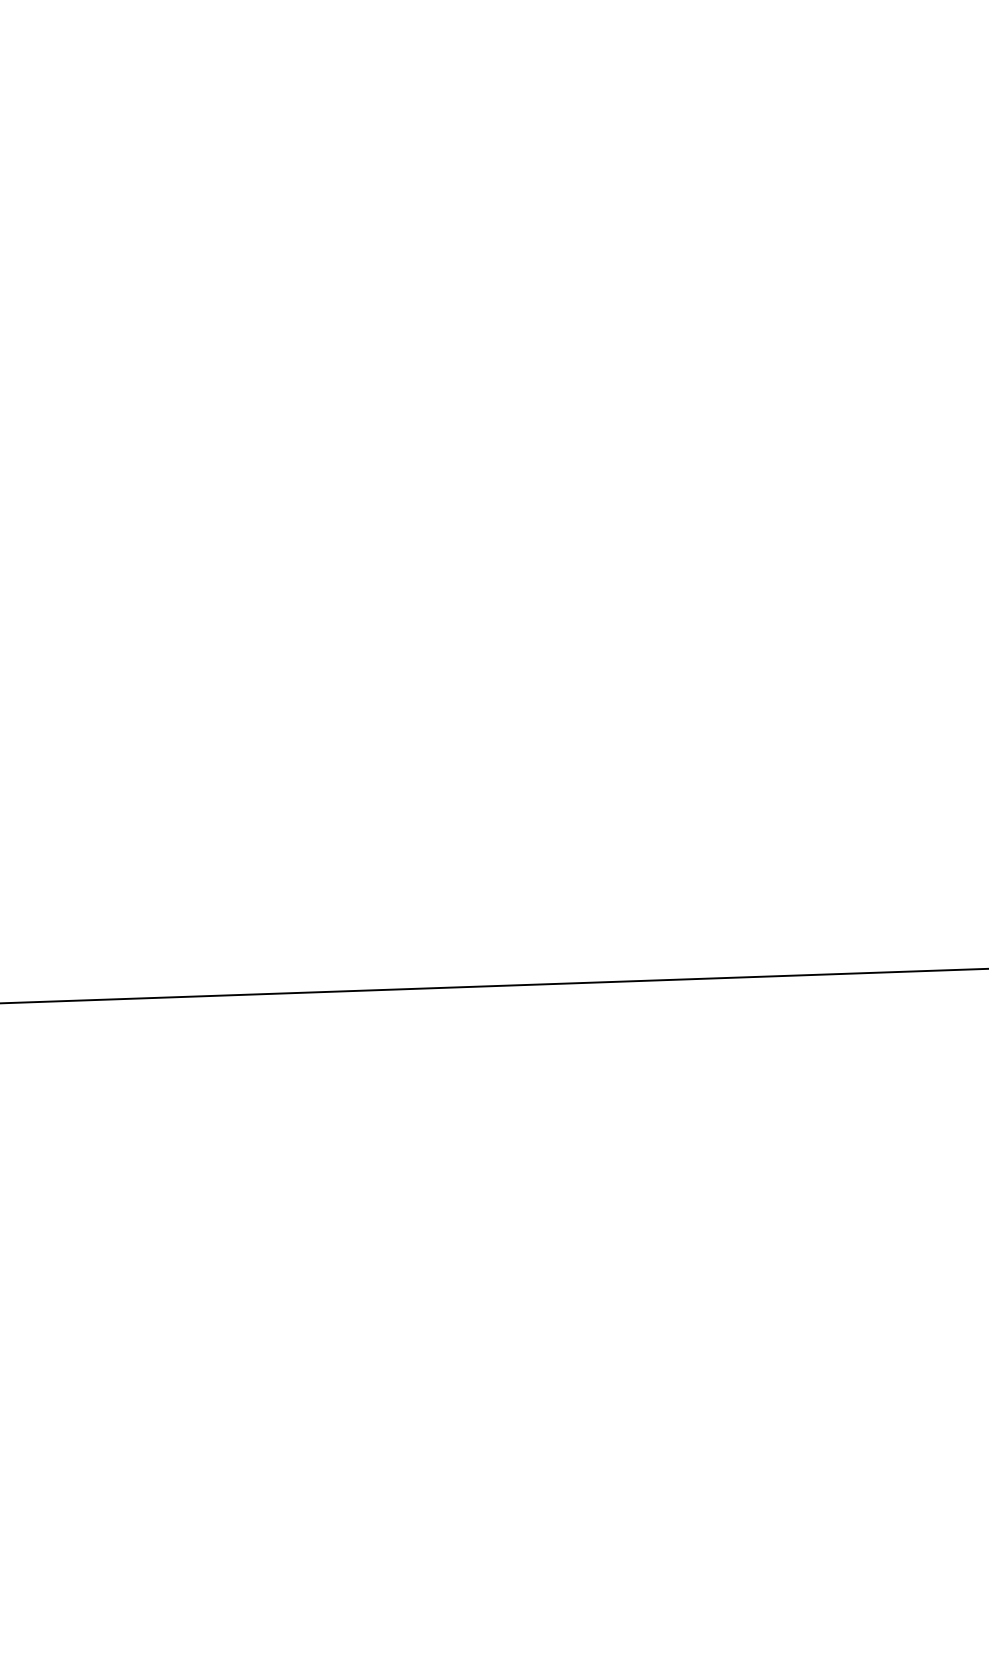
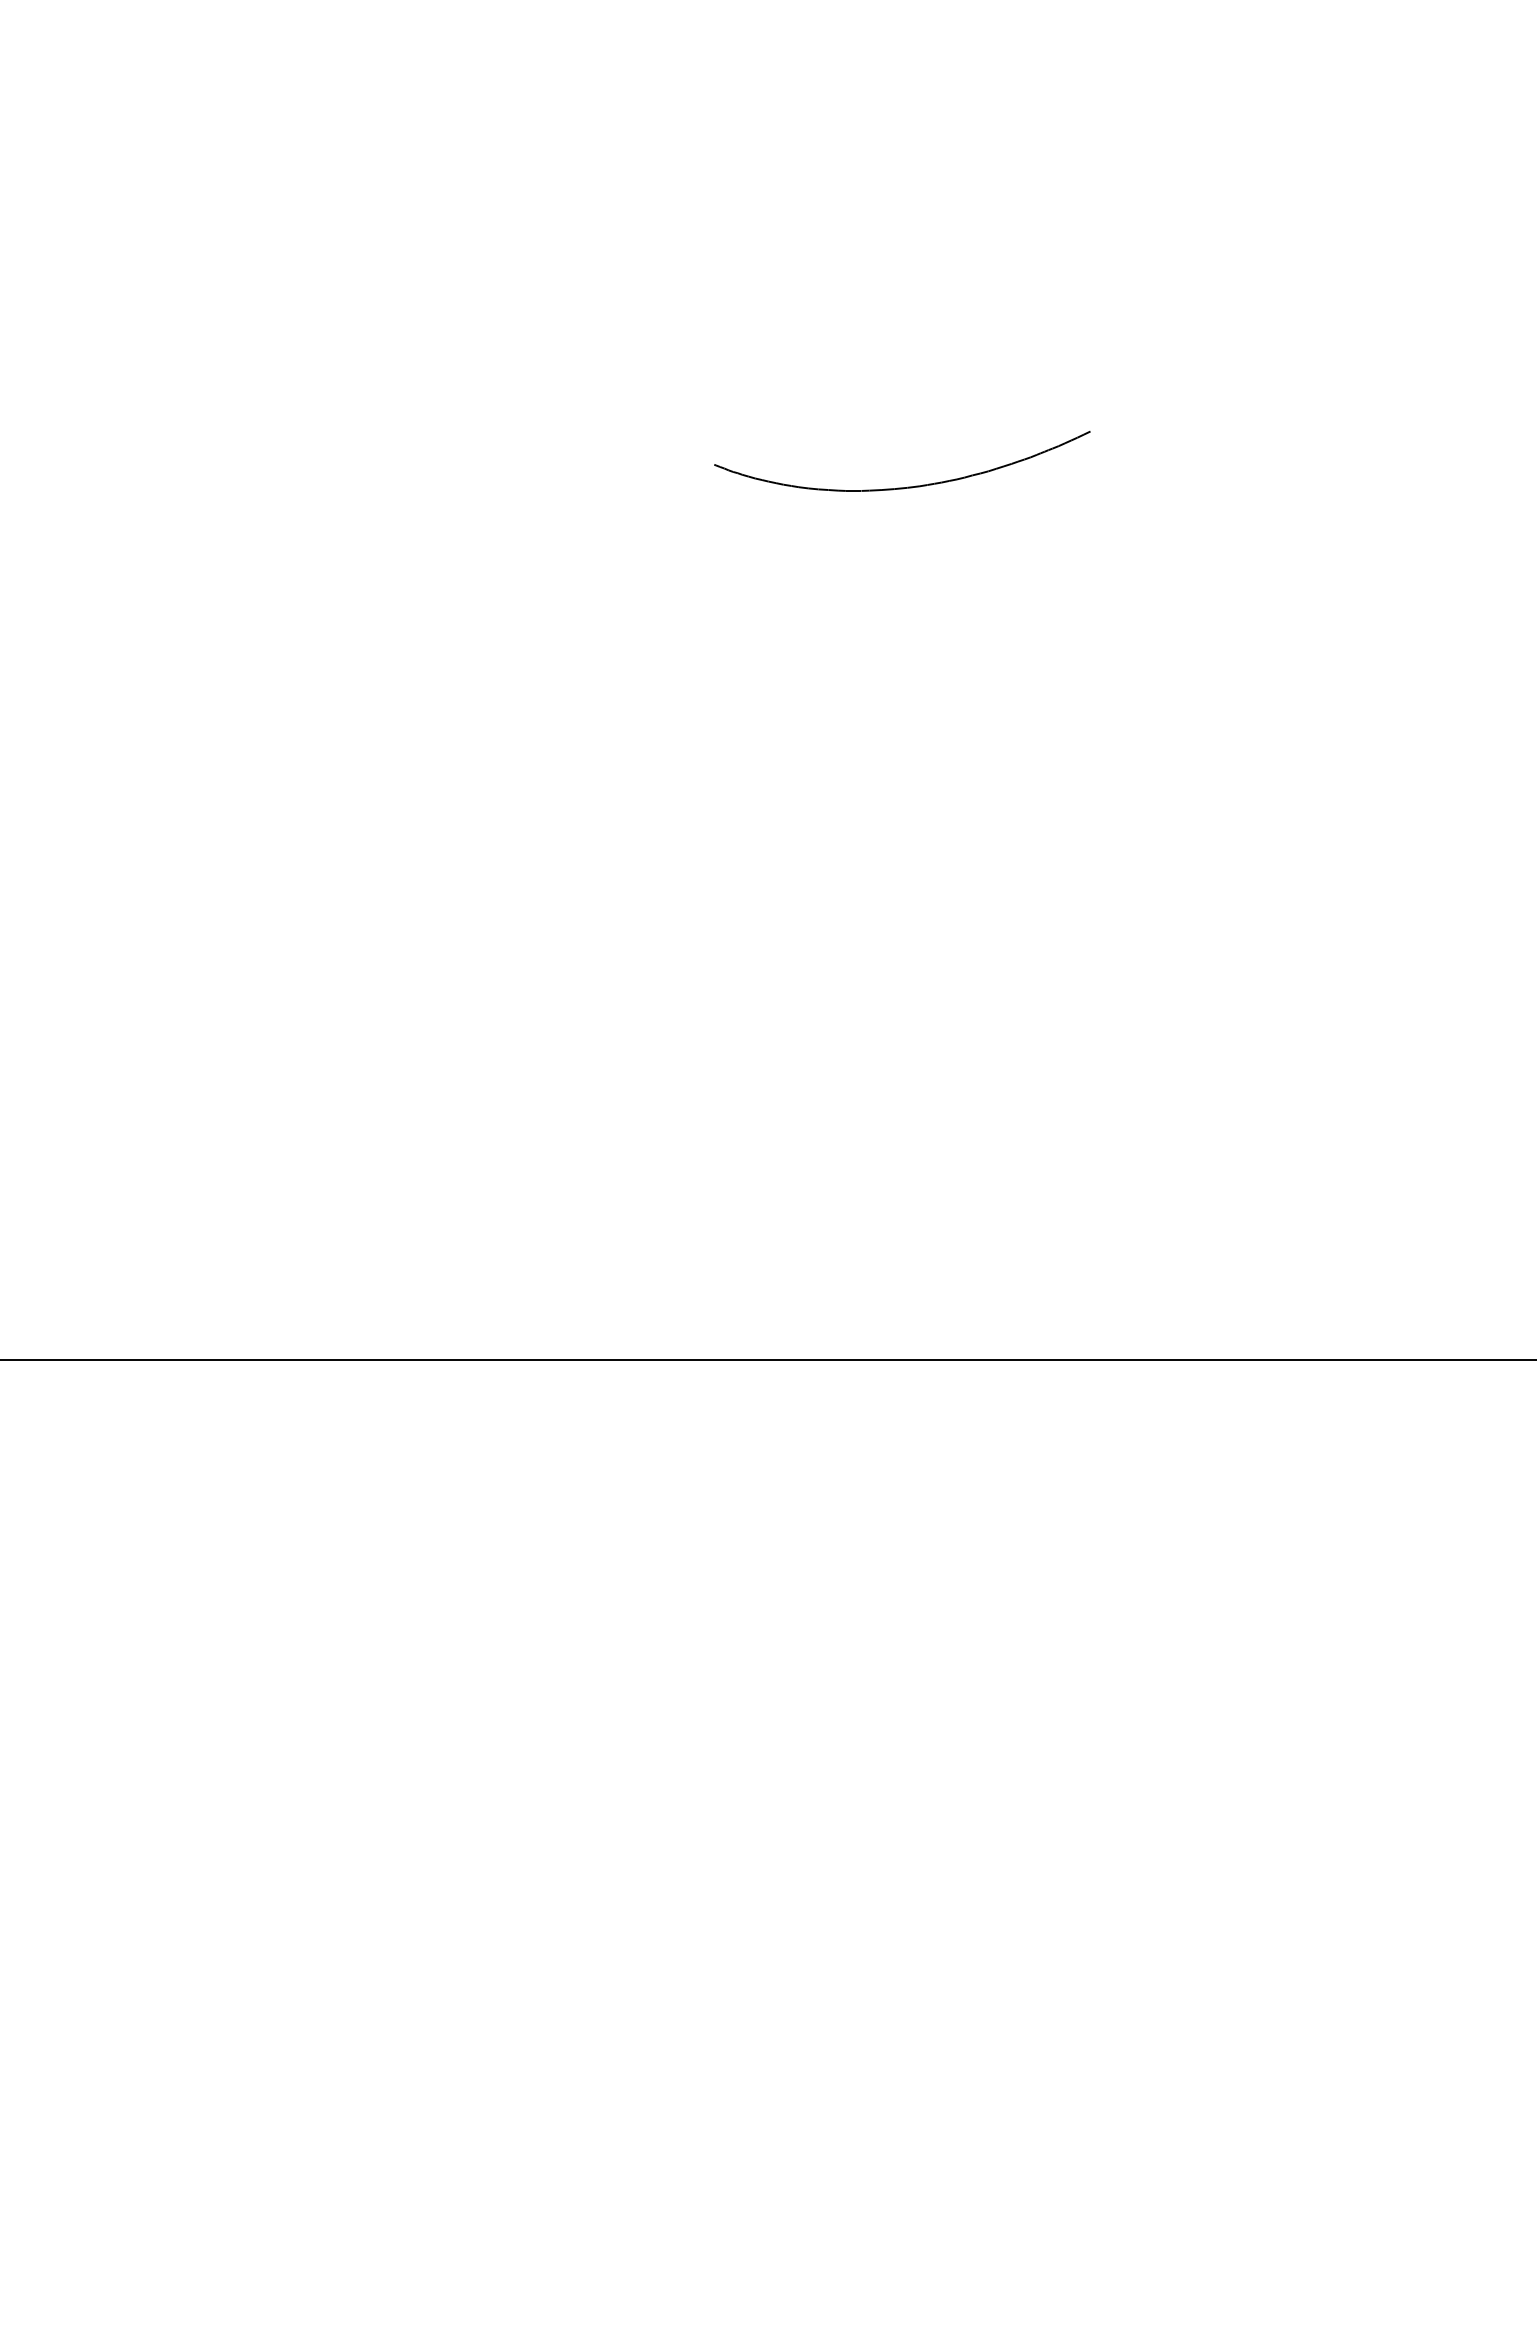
part: (678, 324) -> (907, 486), added

